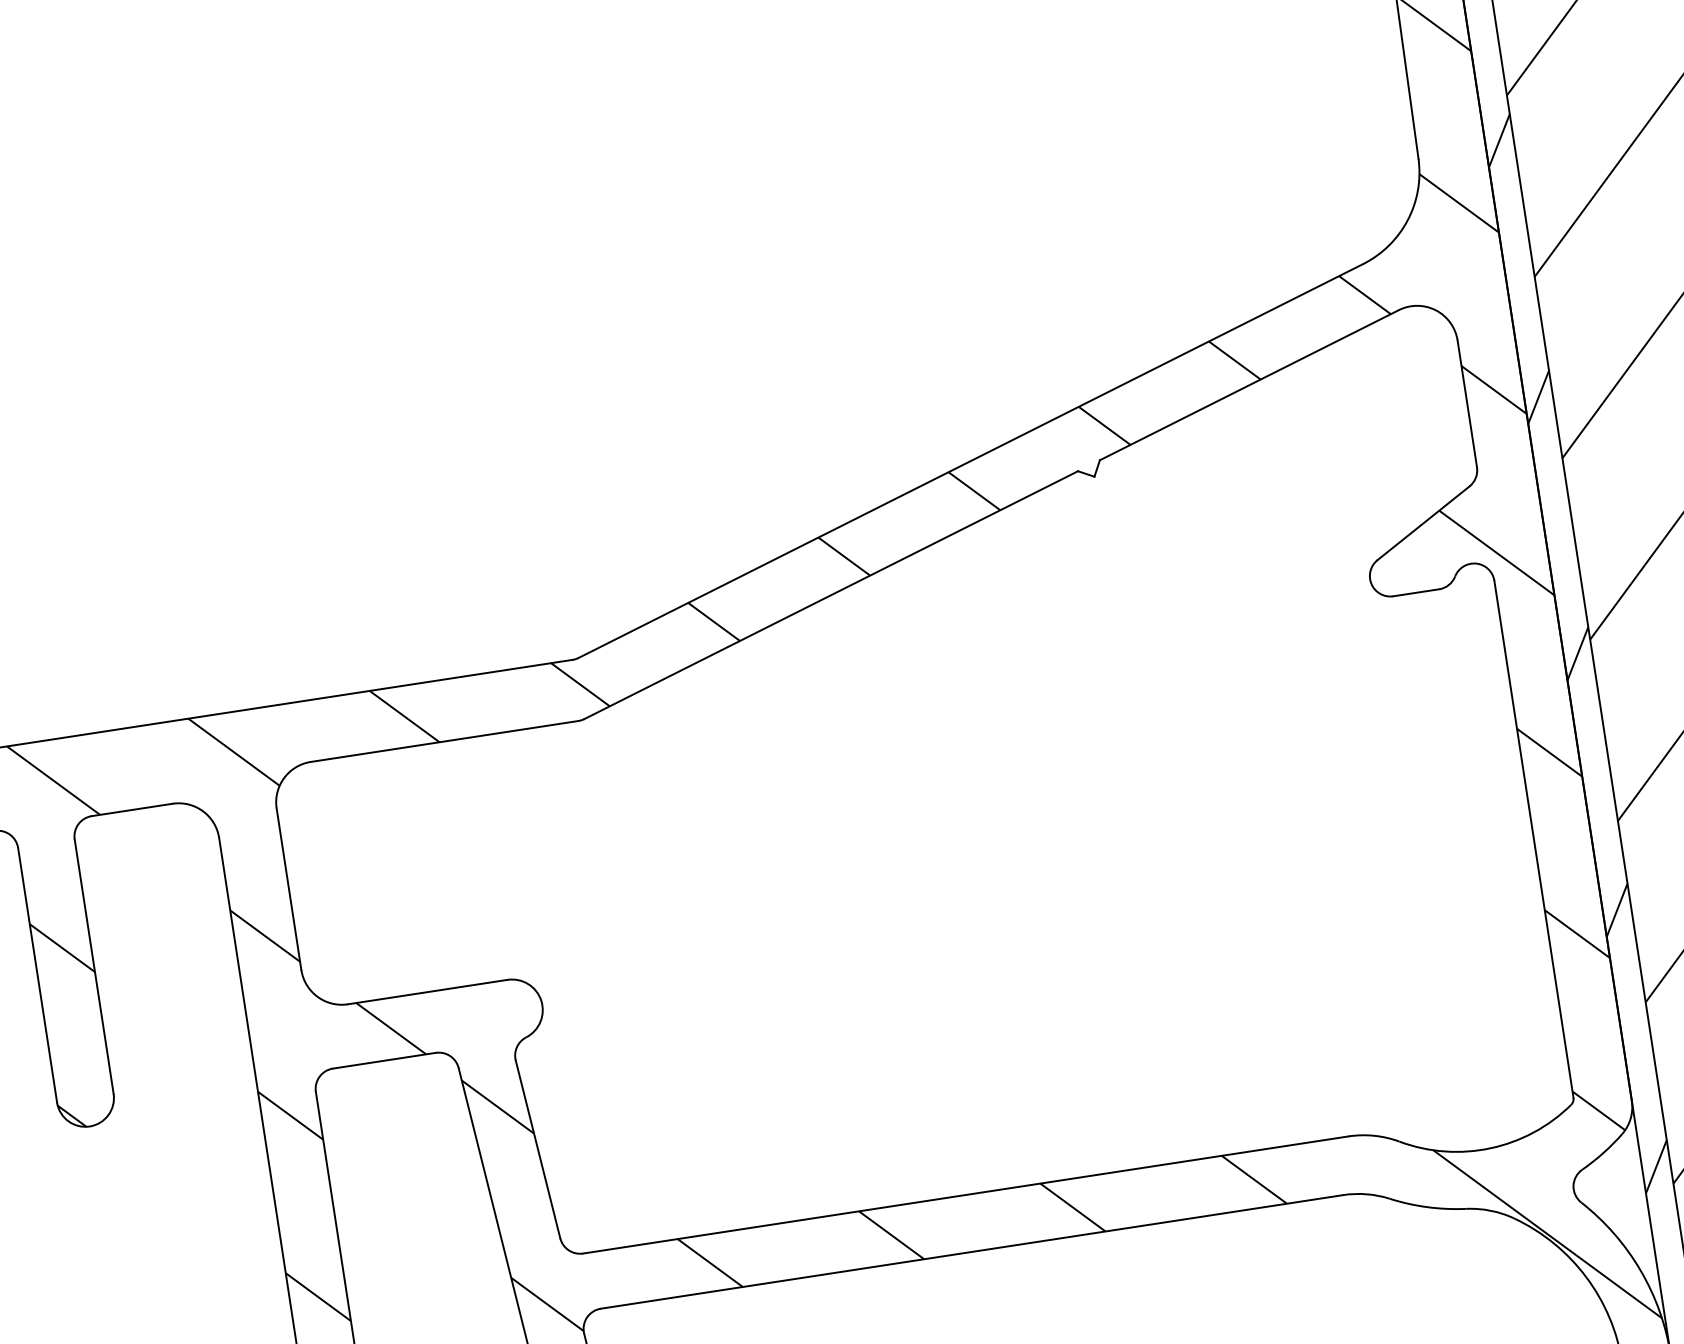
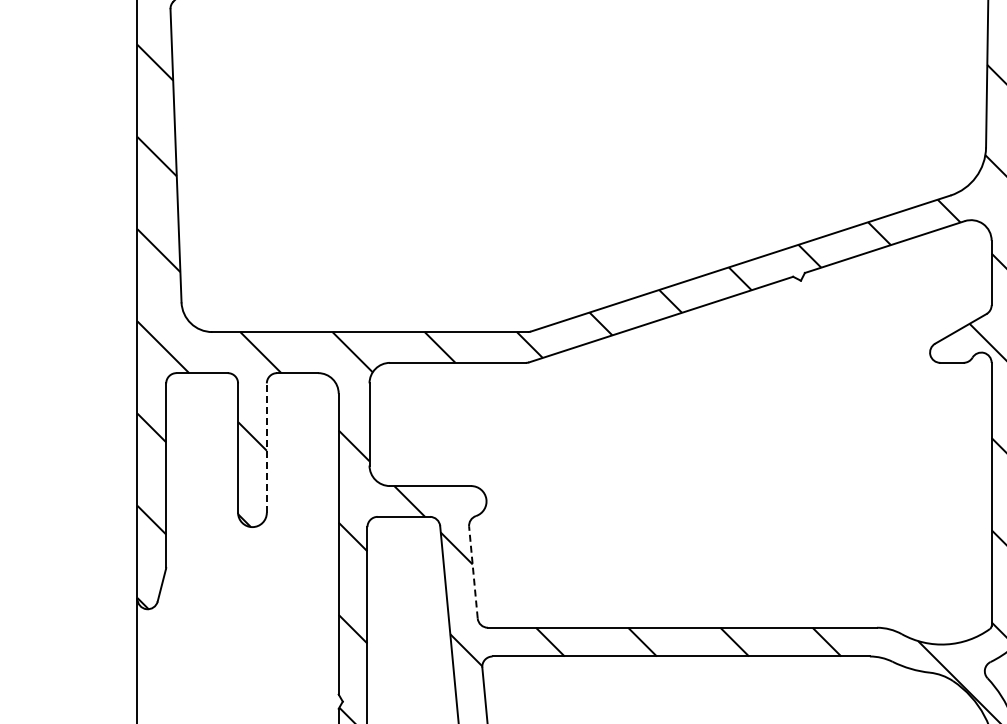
line: (93, 967) -> (266, 448), solid -> dashed
line: (538, 1149) -> (473, 572), solid -> dashed

